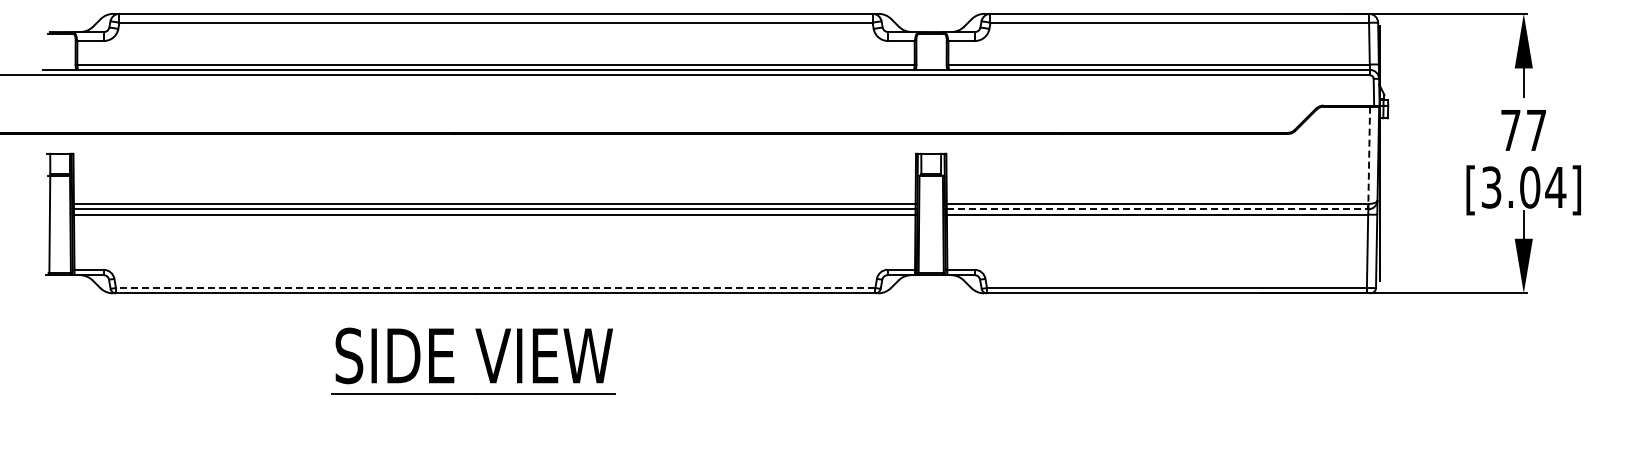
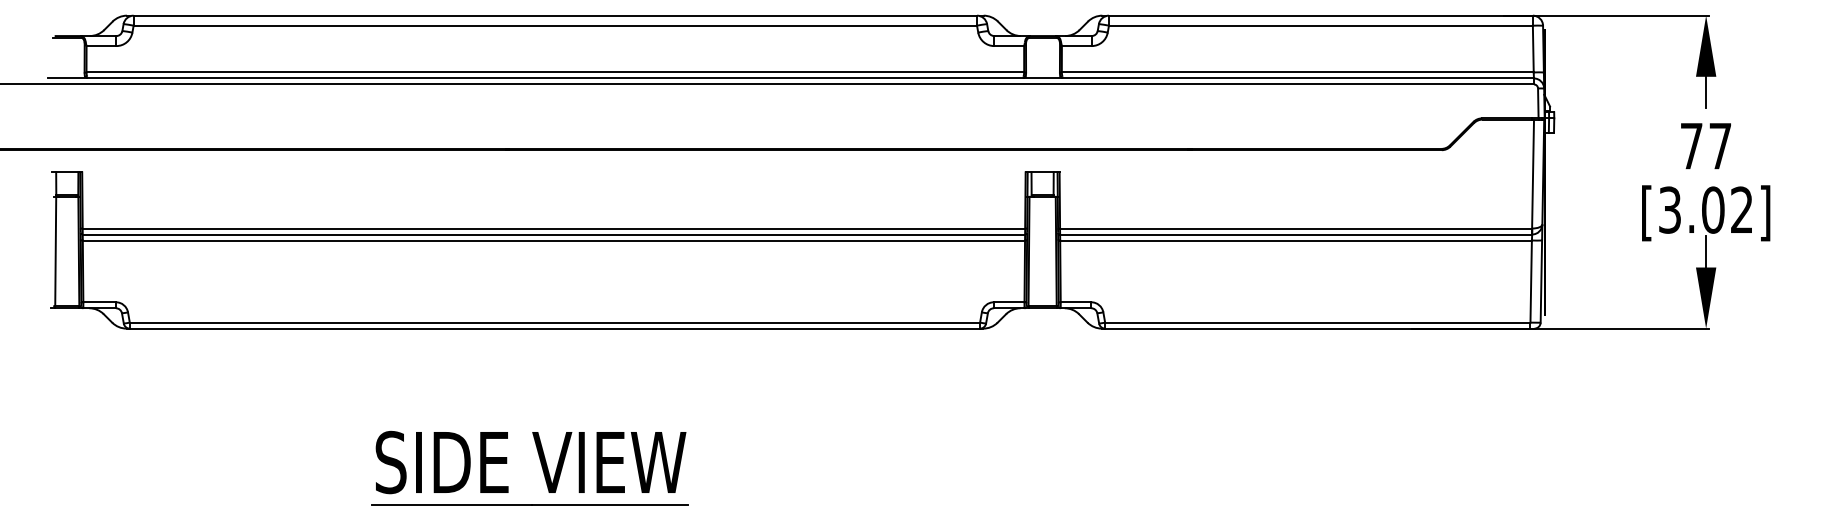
line: (1369, 155) -> (1533, 174), dashed -> solid
text: (1555, 186) -> (1741, 208), [3.04] -> [3.02]
line: (1157, 209) -> (1295, 234), dashed -> solid
line: (495, 288) -> (554, 323), dashed -> solid
part: (483, 359) -> (541, 466), moved

